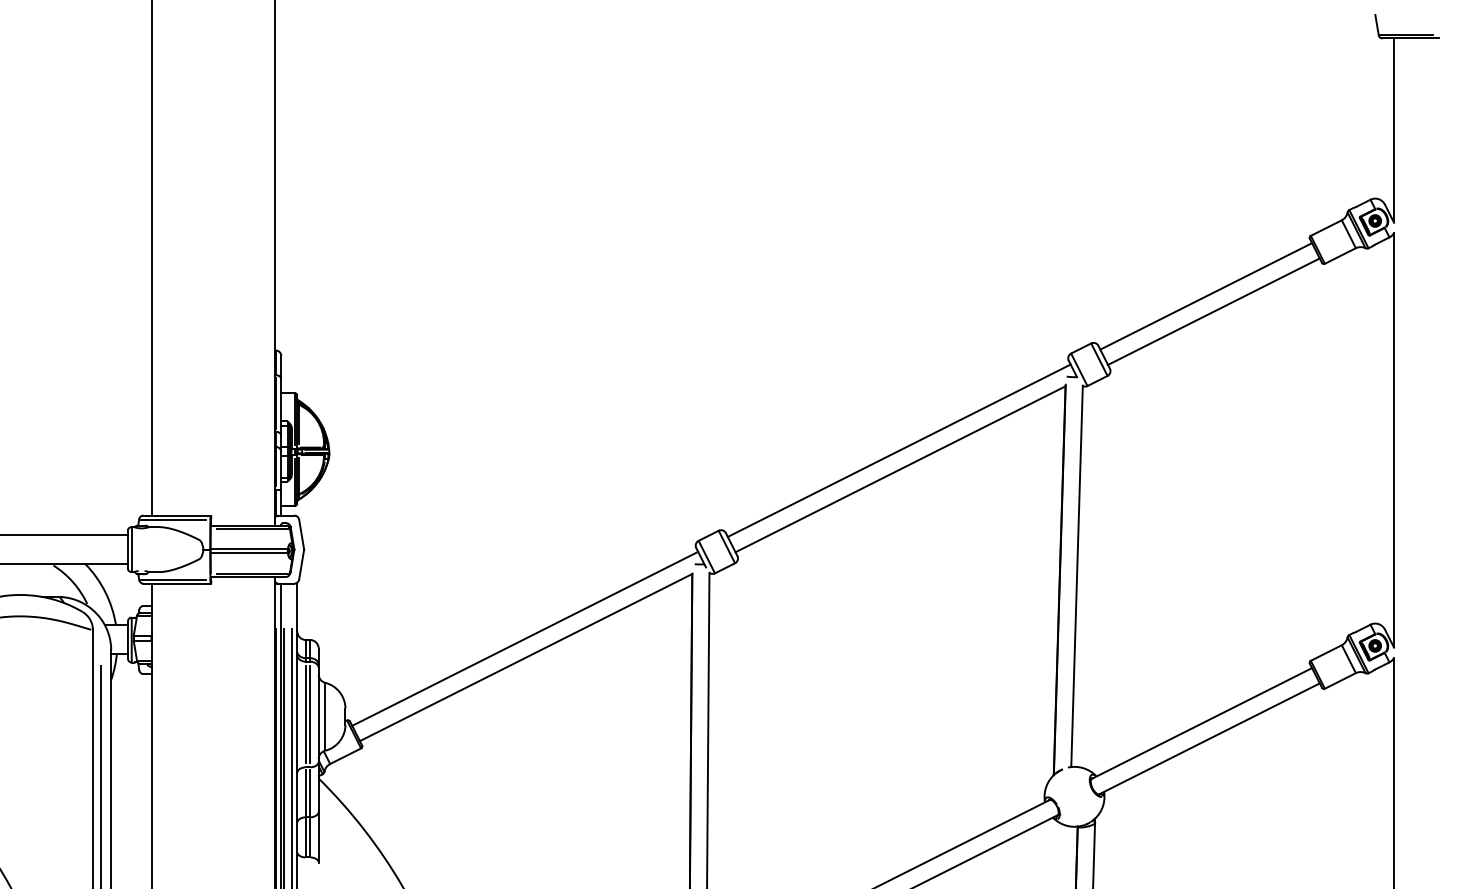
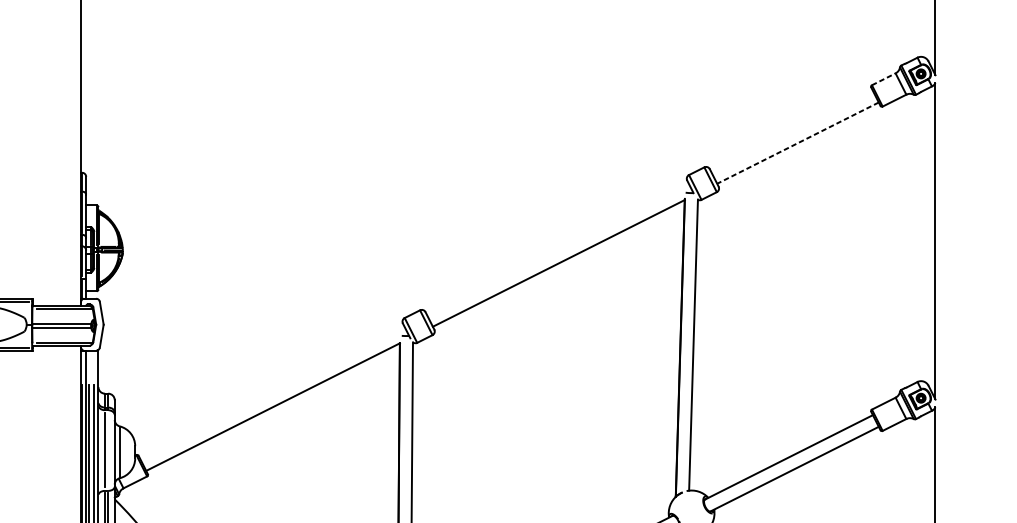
line: (1326, 227) -> (883, 78), solid -> dashed
line: (1206, 296) -> (792, 131), removed
line: (1213, 311) -> (797, 142), solid -> dashed
line: (898, 450) -> (557, 249), removed
line: (525, 638) -> (272, 392), removed
line: (310, 713) -> (108, 449), removed

